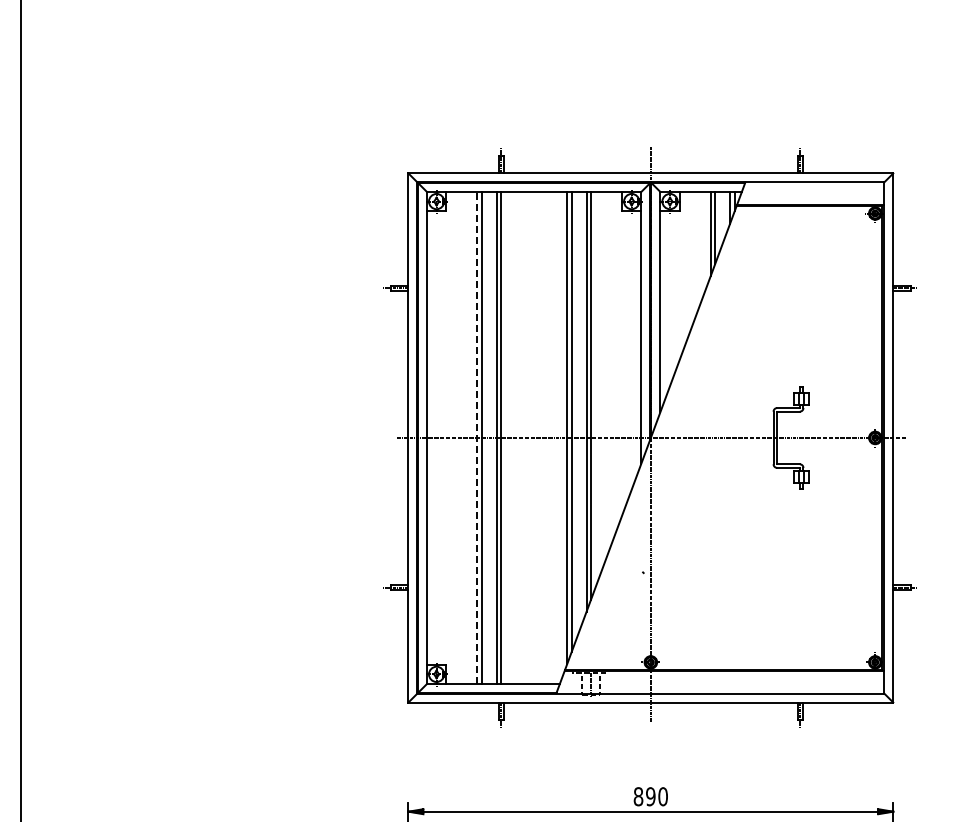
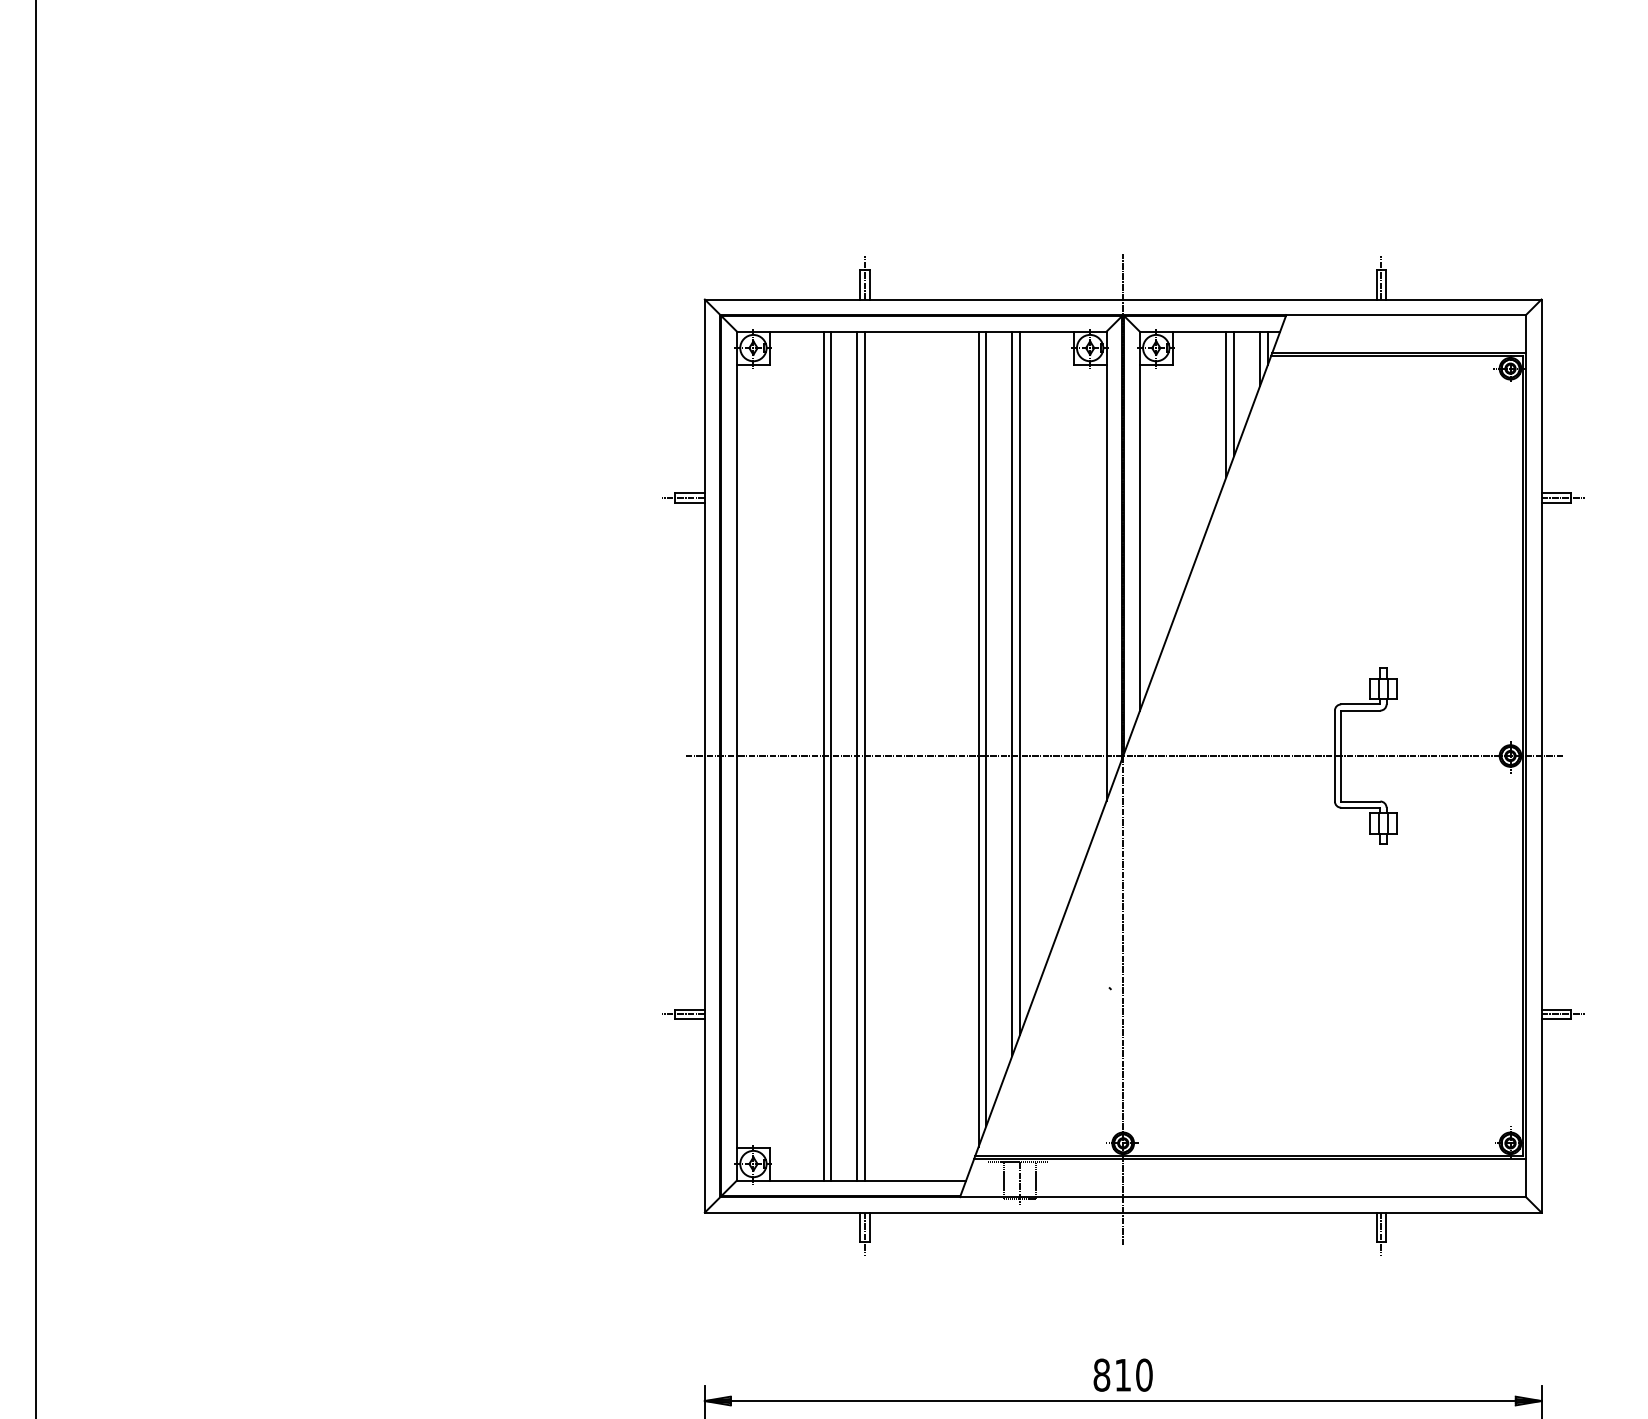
line: (477, 437) -> (824, 755), dashed -> solid
text: (650, 796) -> (1122, 1374), 890 -> 810

